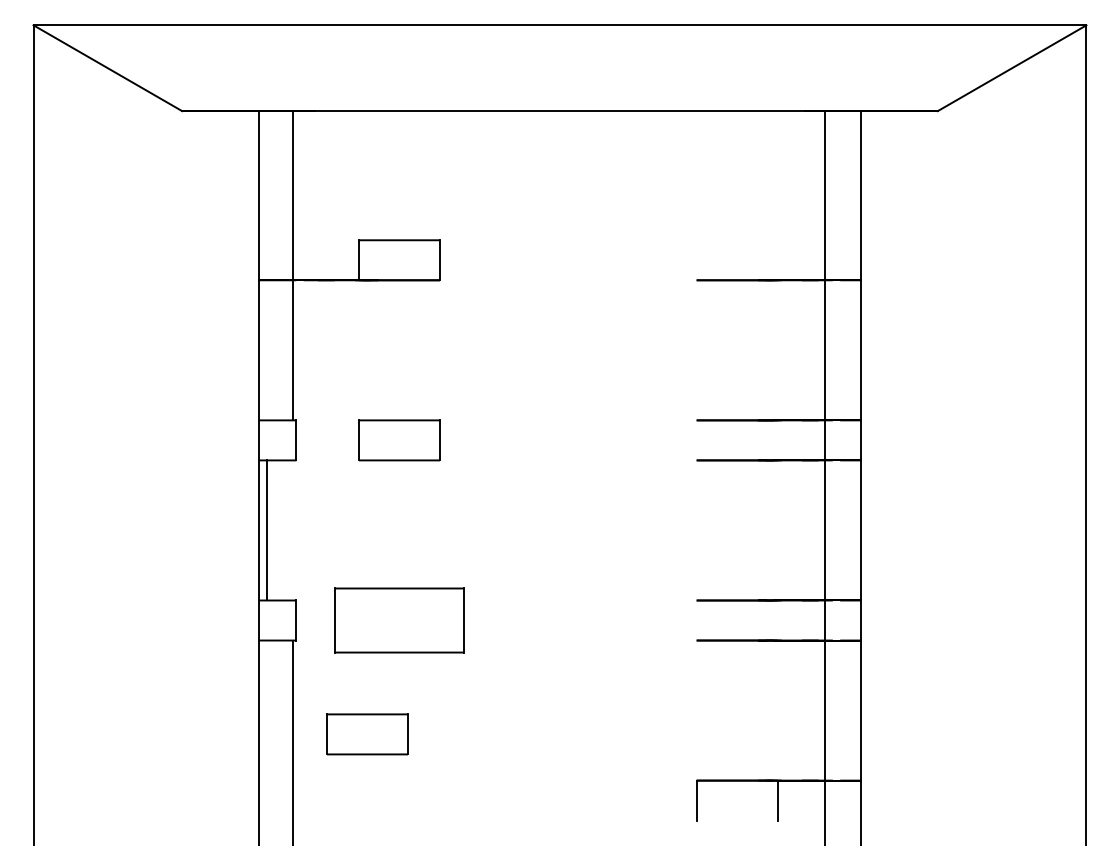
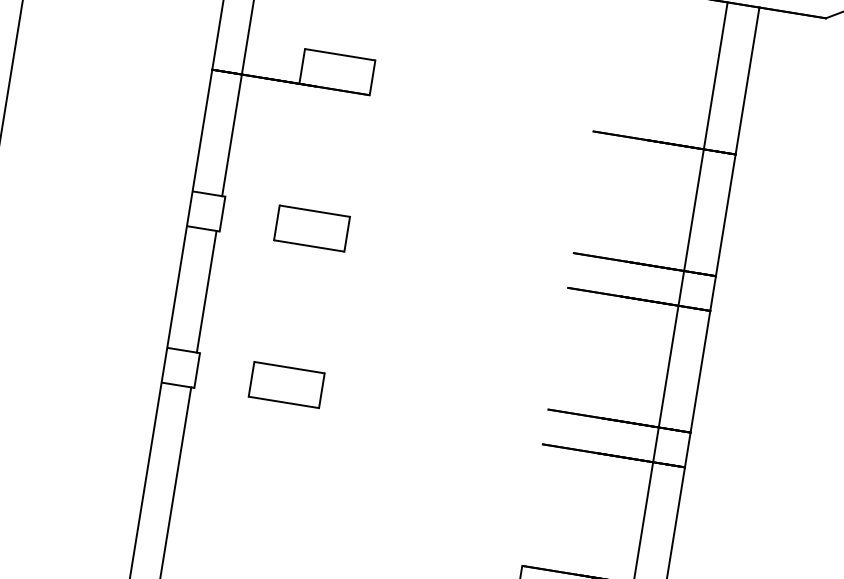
line: (266, 530) -> (206, 291), moved
part: (399, 620) -> (286, 385), size x0.62
part: (367, 734) -> (242, 479), removed

